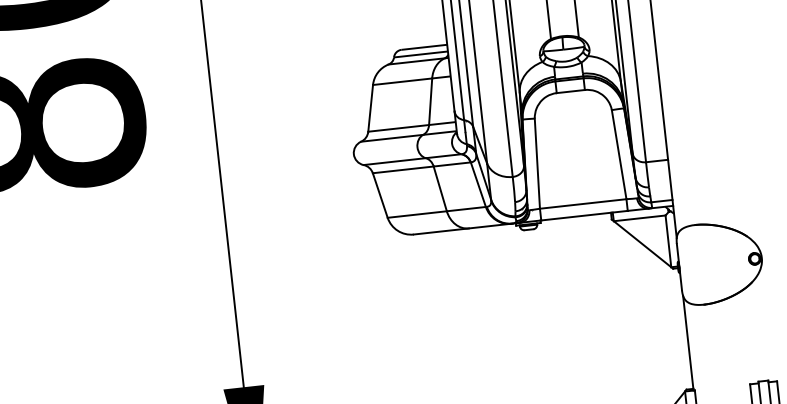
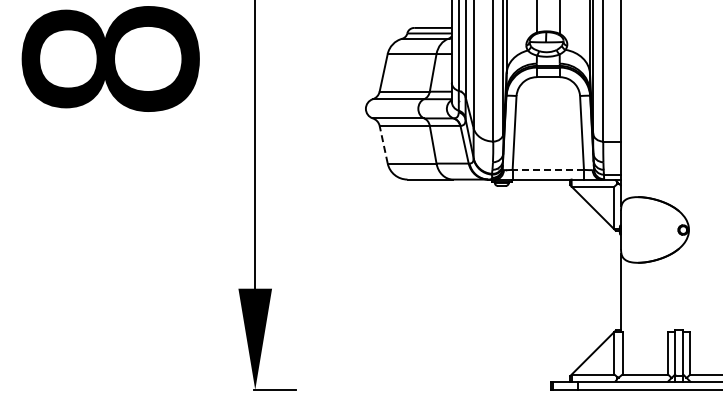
line: (380, 195) -> (383, 144), solid -> dashed
line: (583, 203) -> (548, 169), solid -> dashed

